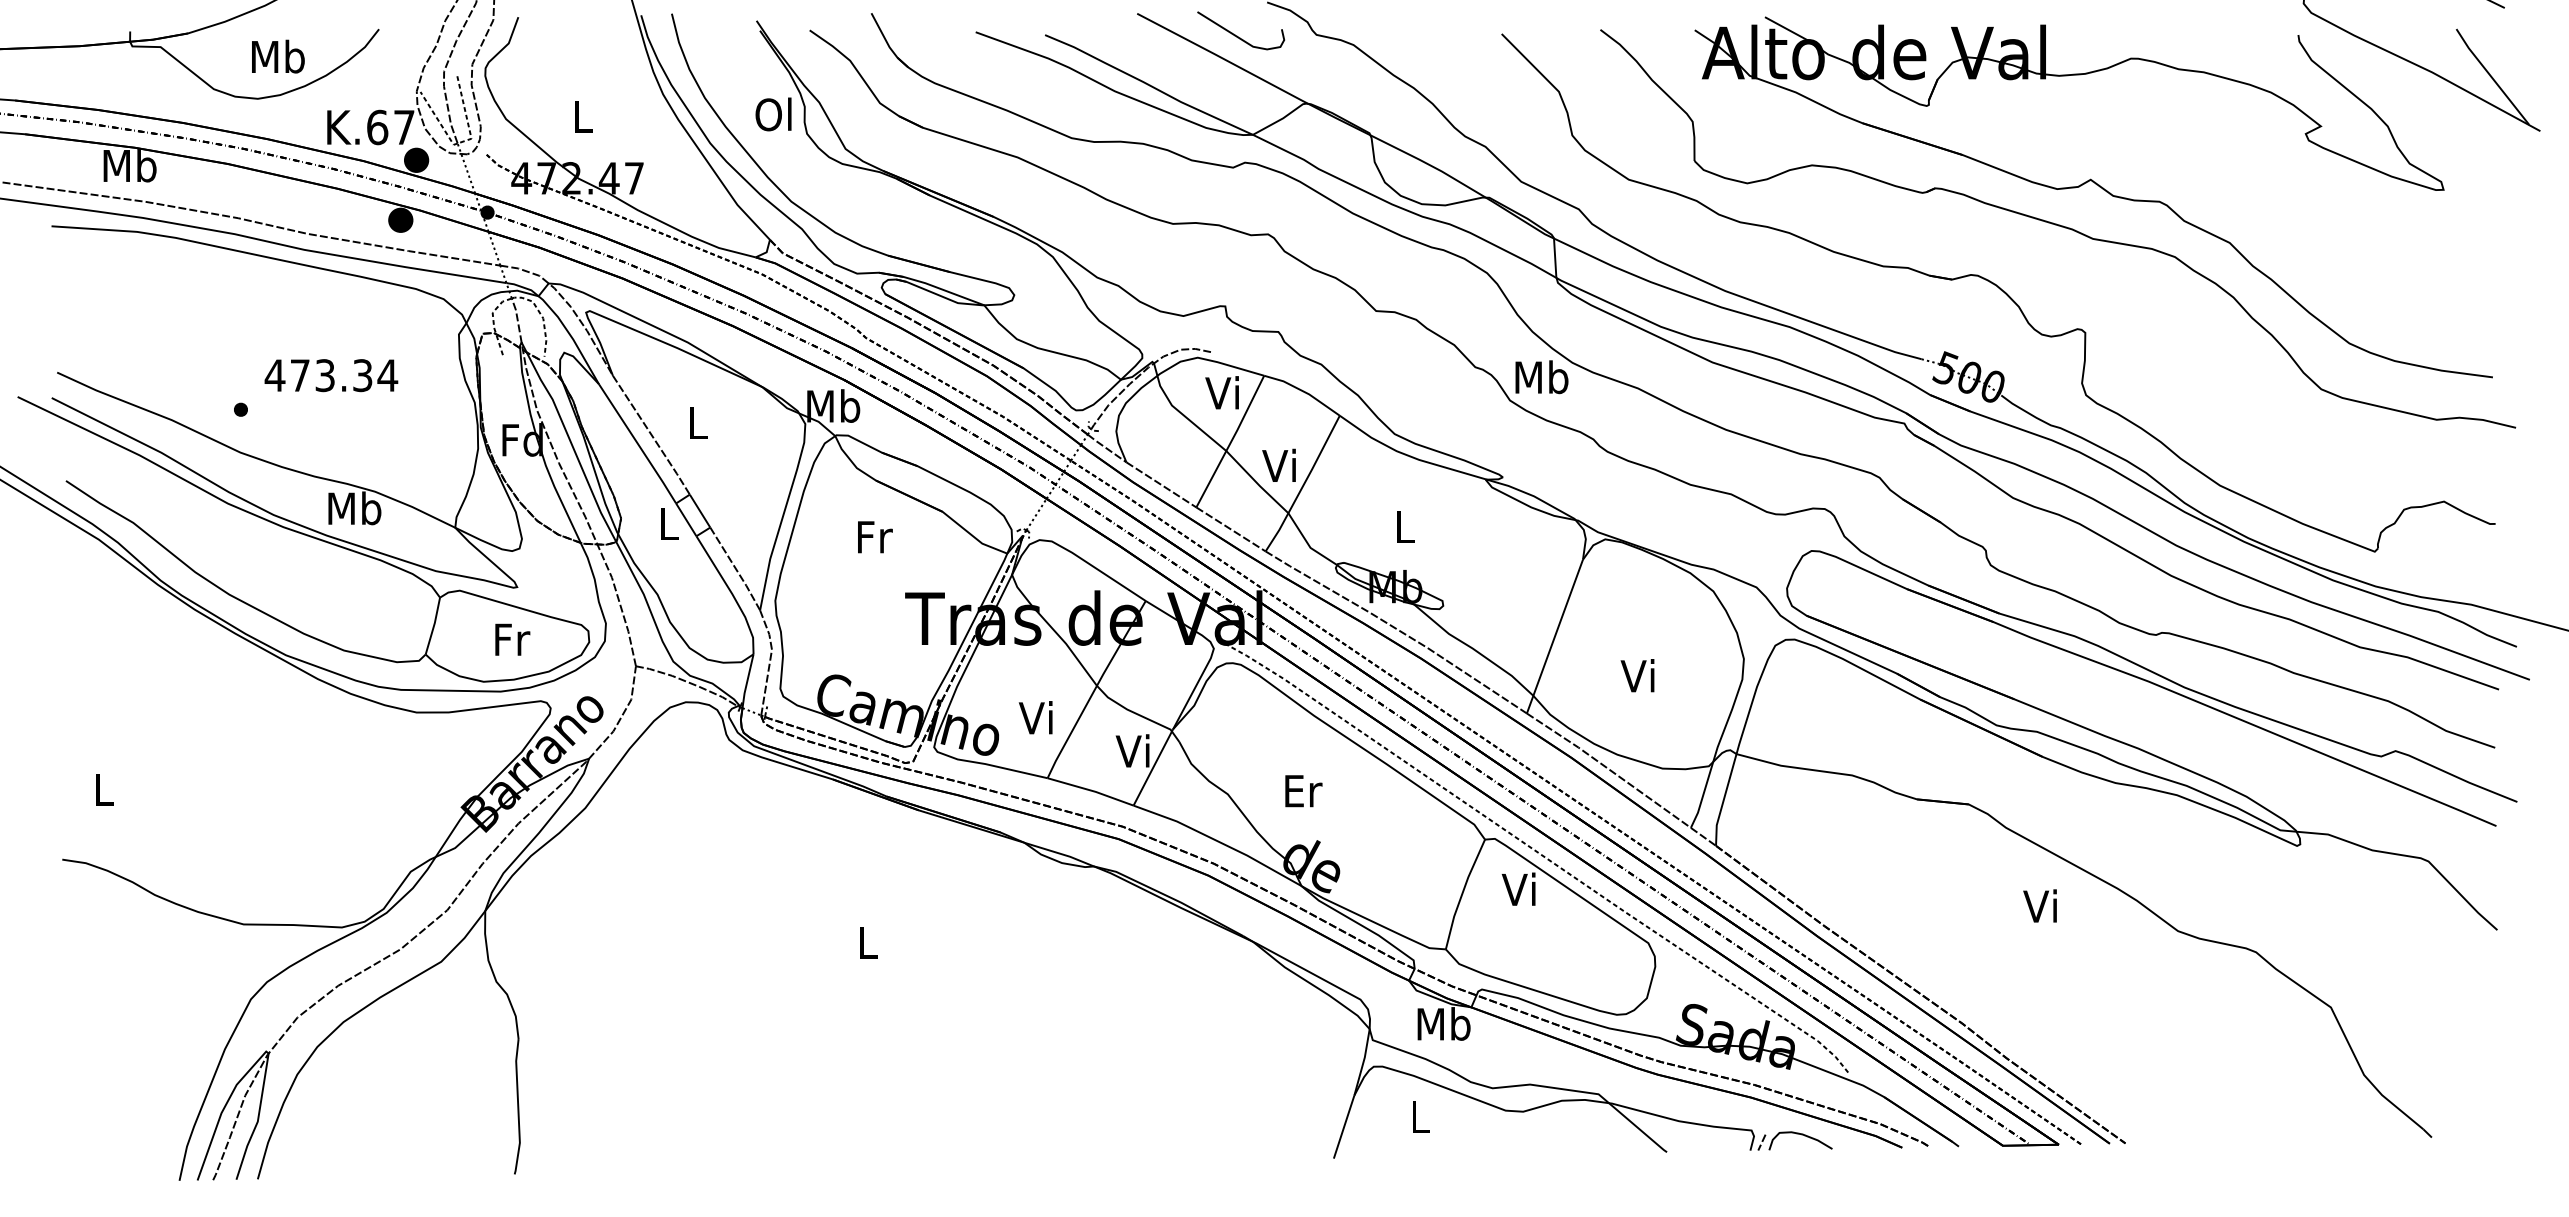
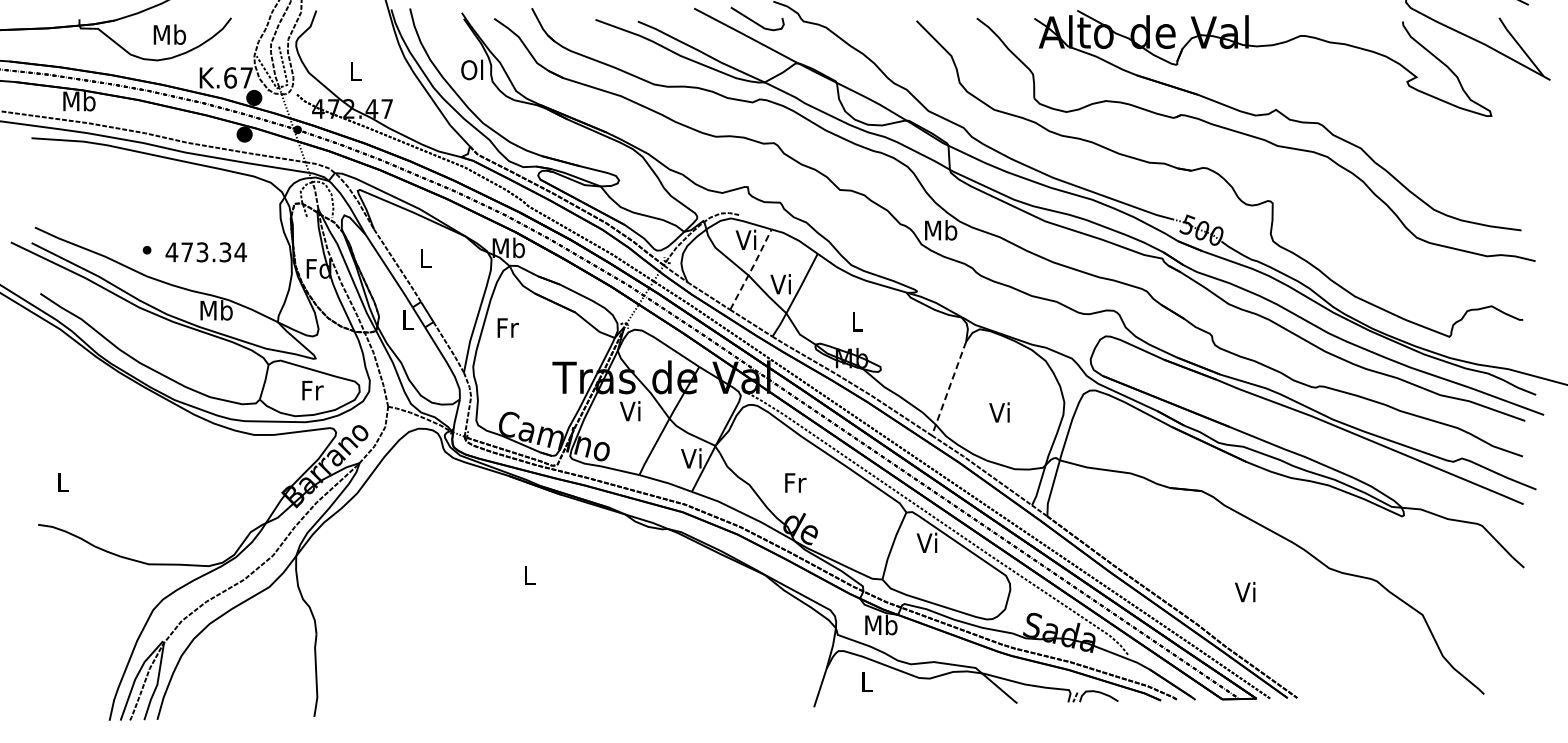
text: (330, 375) -> (205, 252), moved
line: (1232, 439) -> (752, 268), solid -> dashed
text: (874, 536) -> (507, 327), moved
line: (1555, 636) -> (949, 388), solid -> dashed
text: (1036, 718) -> (630, 411), moved
text: (1303, 790) -> (795, 482), Er -> Fr
text: (2040, 906) -> (1245, 592), moved

